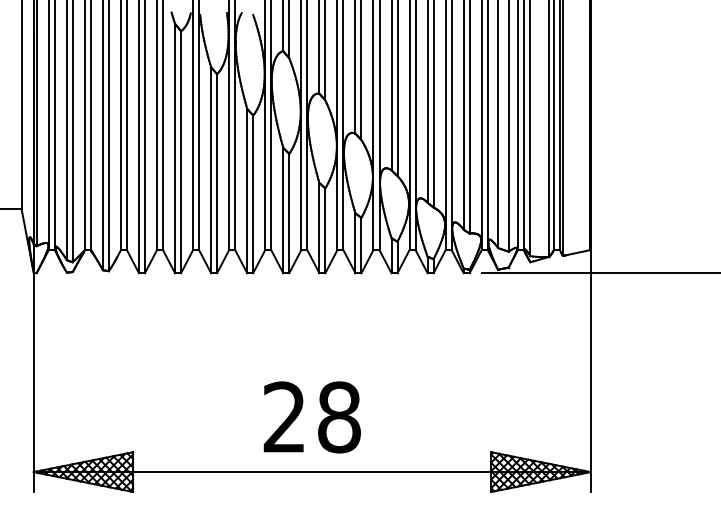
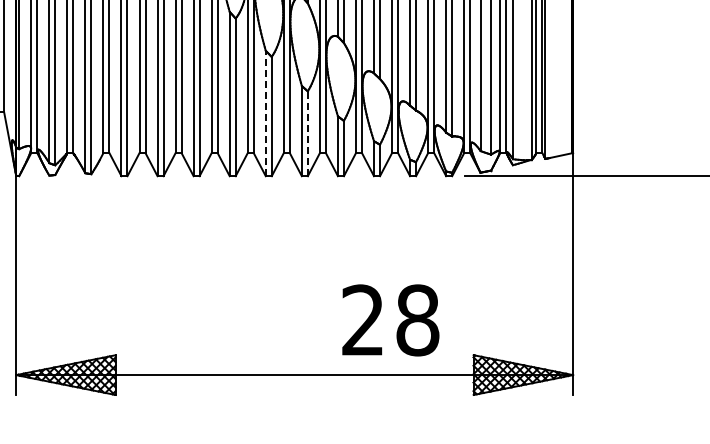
line: (283, 210) -> (266, 113), solid -> dashed
line: (325, 230) -> (308, 133), solid -> dashed
text: (311, 417) -> (390, 320), moved

